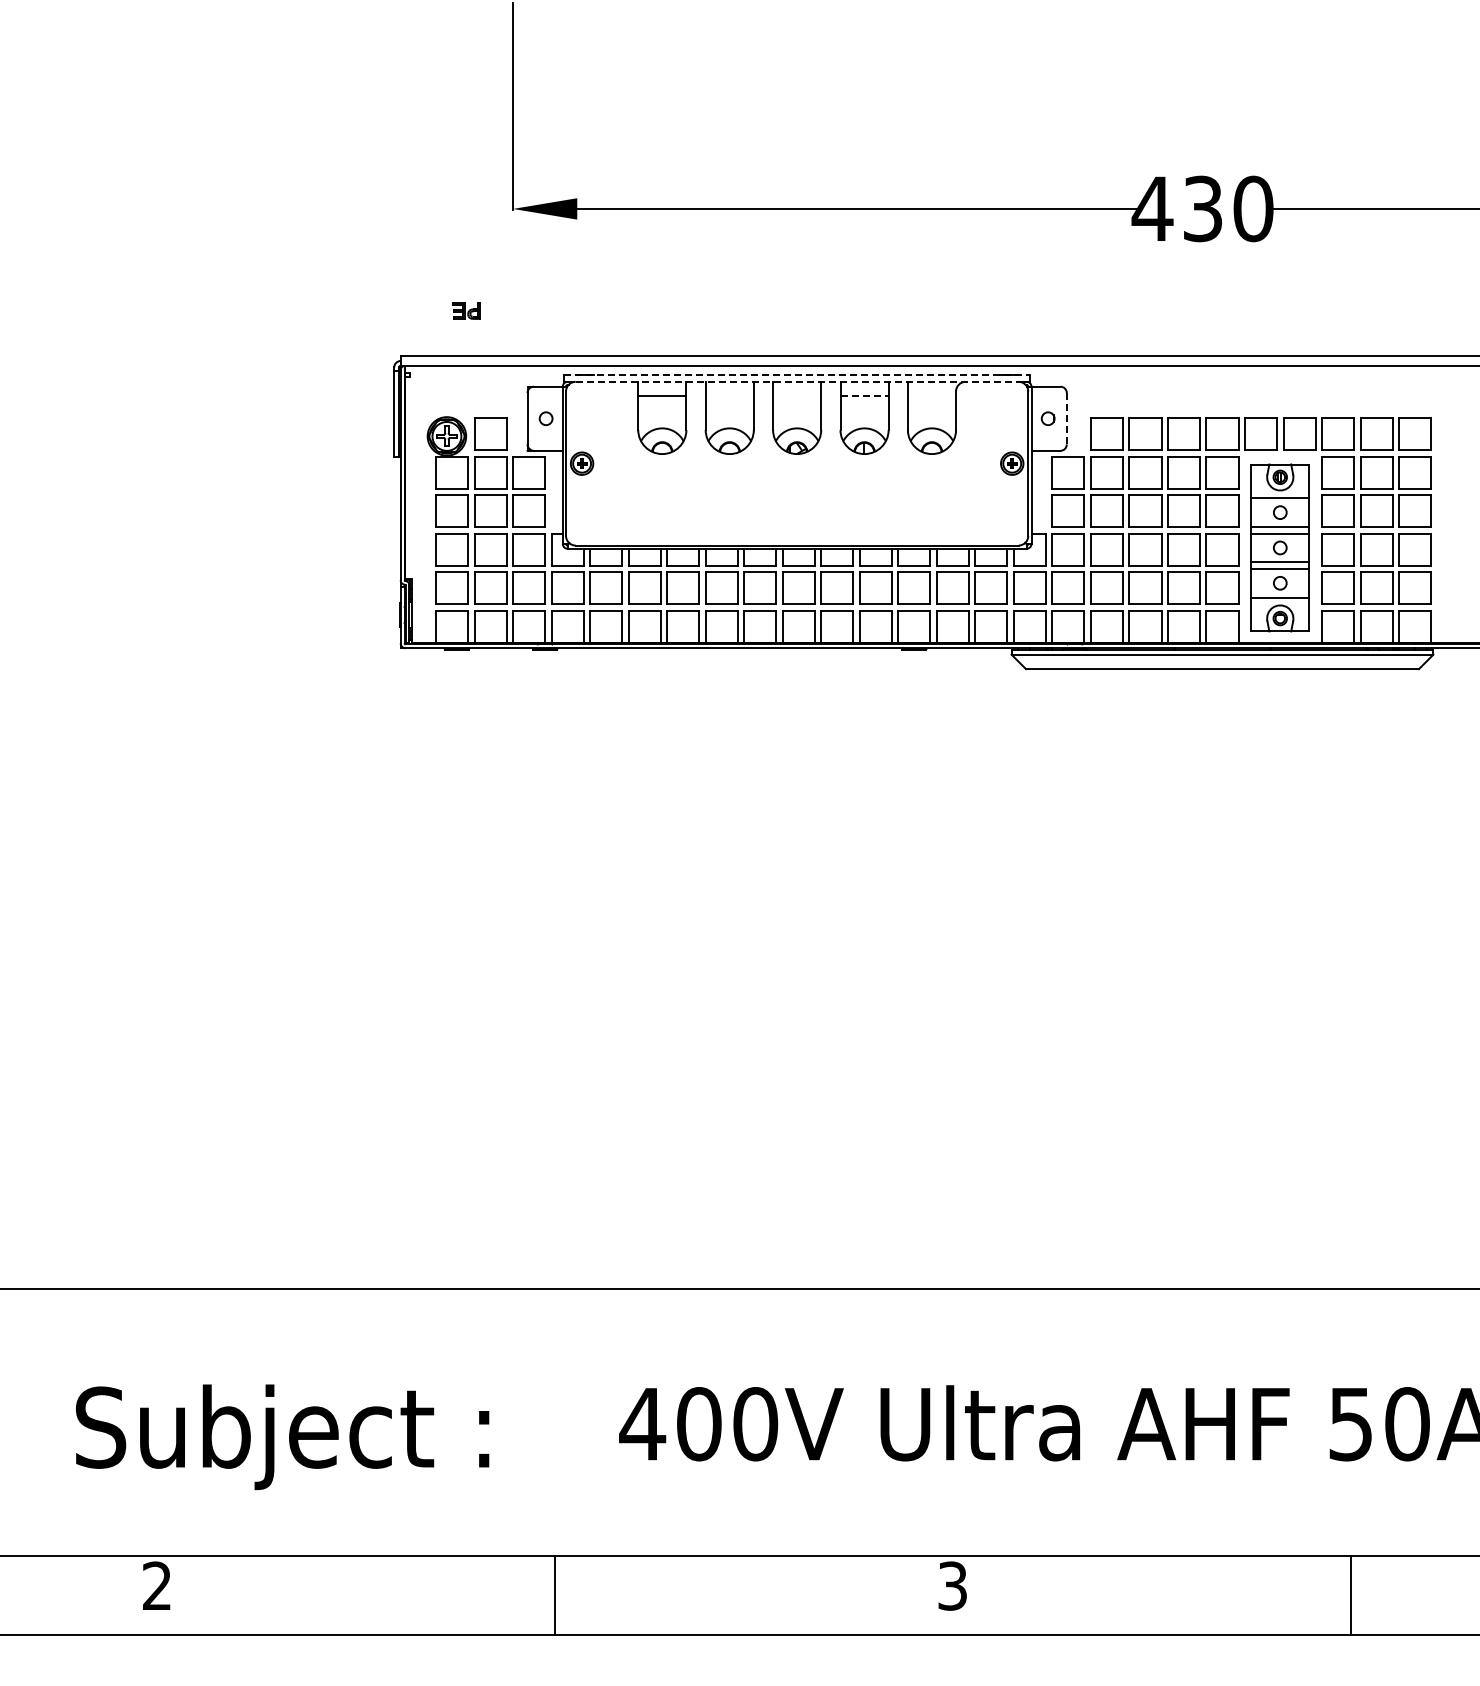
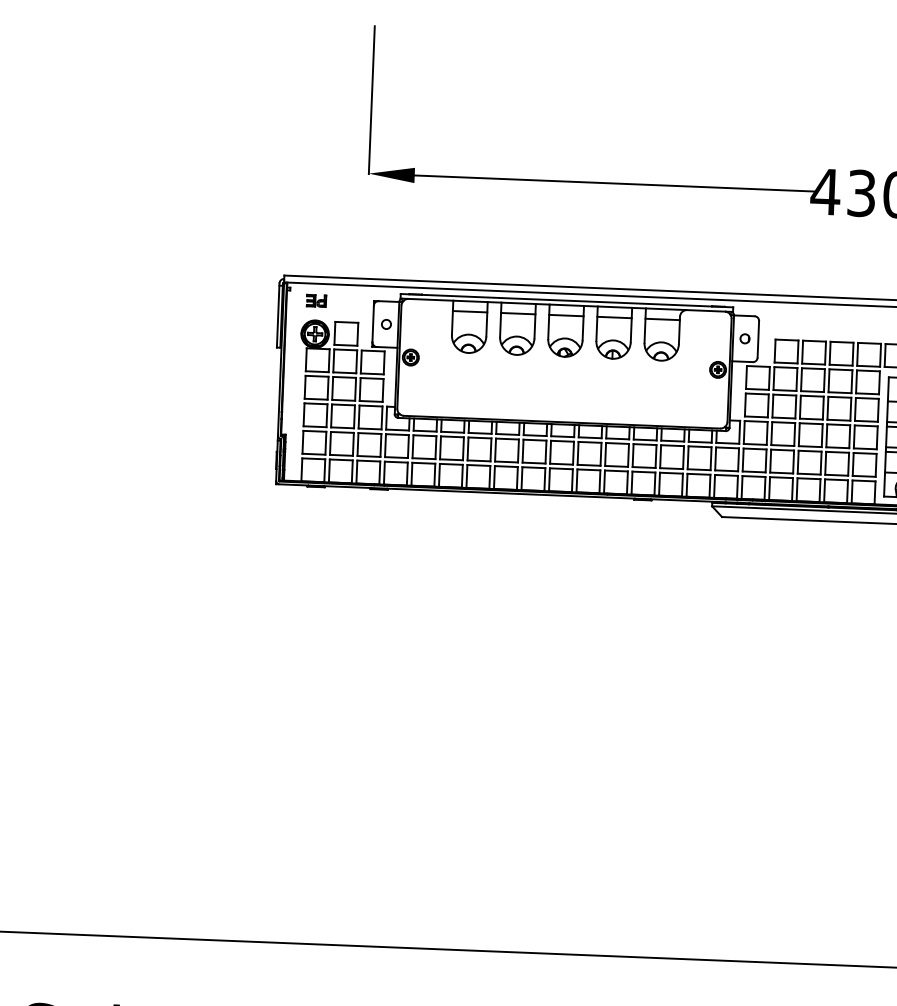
part: (466, 310) -> (316, 300), moved
line: (797, 375) -> (567, 300), dashed -> solid
line: (797, 381) -> (567, 305), dashed -> solid
line: (729, 396) -> (518, 313), added
line: (797, 396) -> (566, 315), added
line: (865, 396) -> (615, 317), dashed -> solid
line: (931, 396) -> (662, 319), added
line: (1066, 418) -> (758, 339), dashed -> solid

